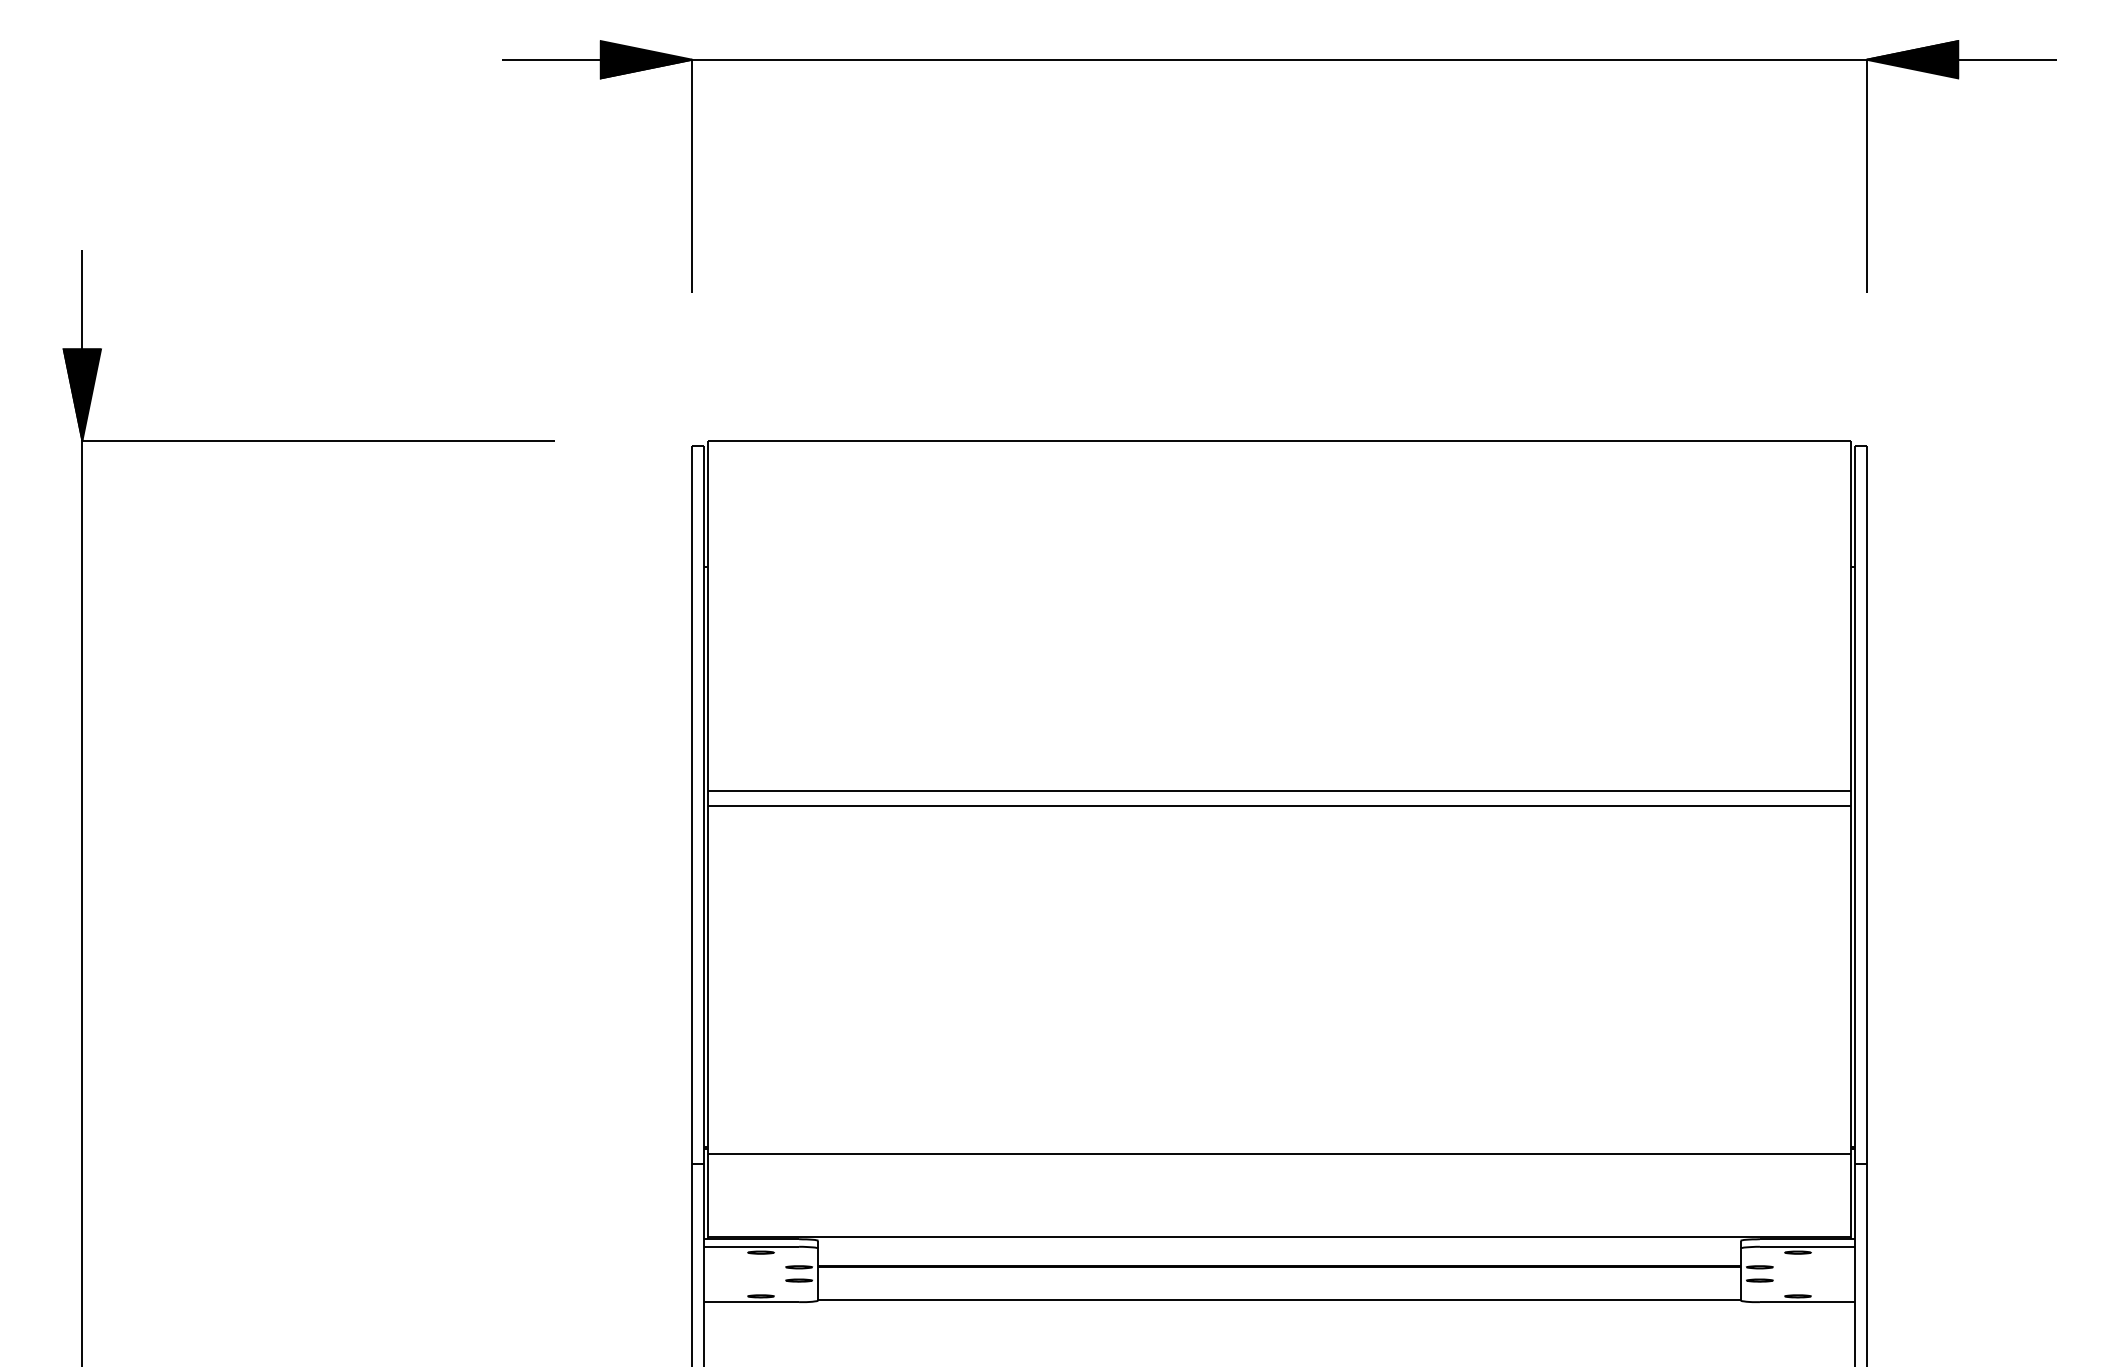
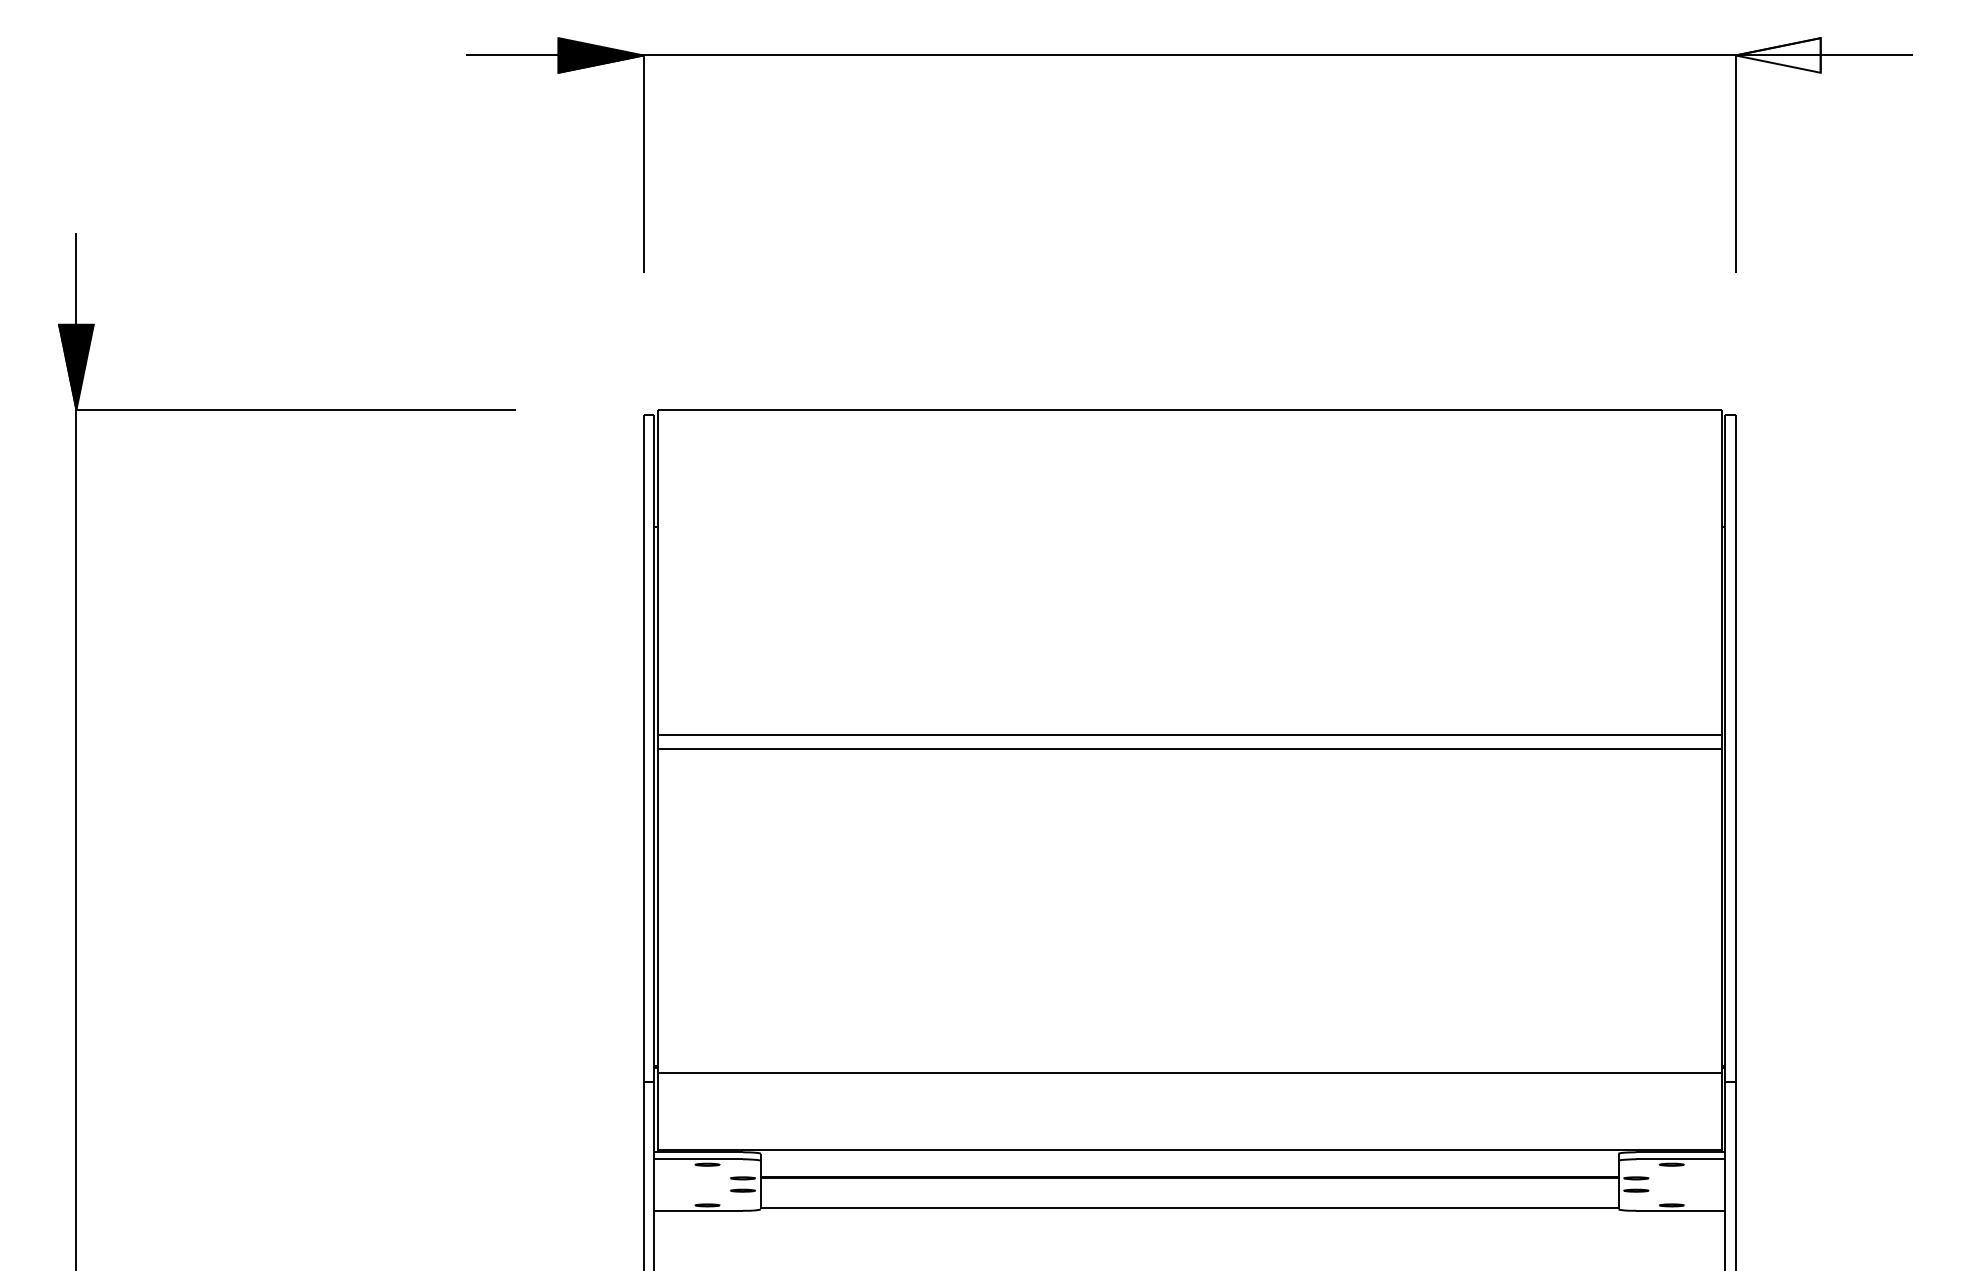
fill: (1911, 59) -> (1777, 55), removed

